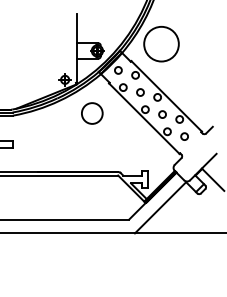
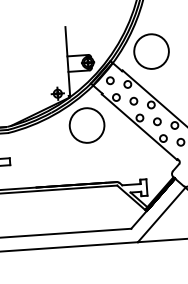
circle: (92, 113) -> (87, 125), size x1.67

